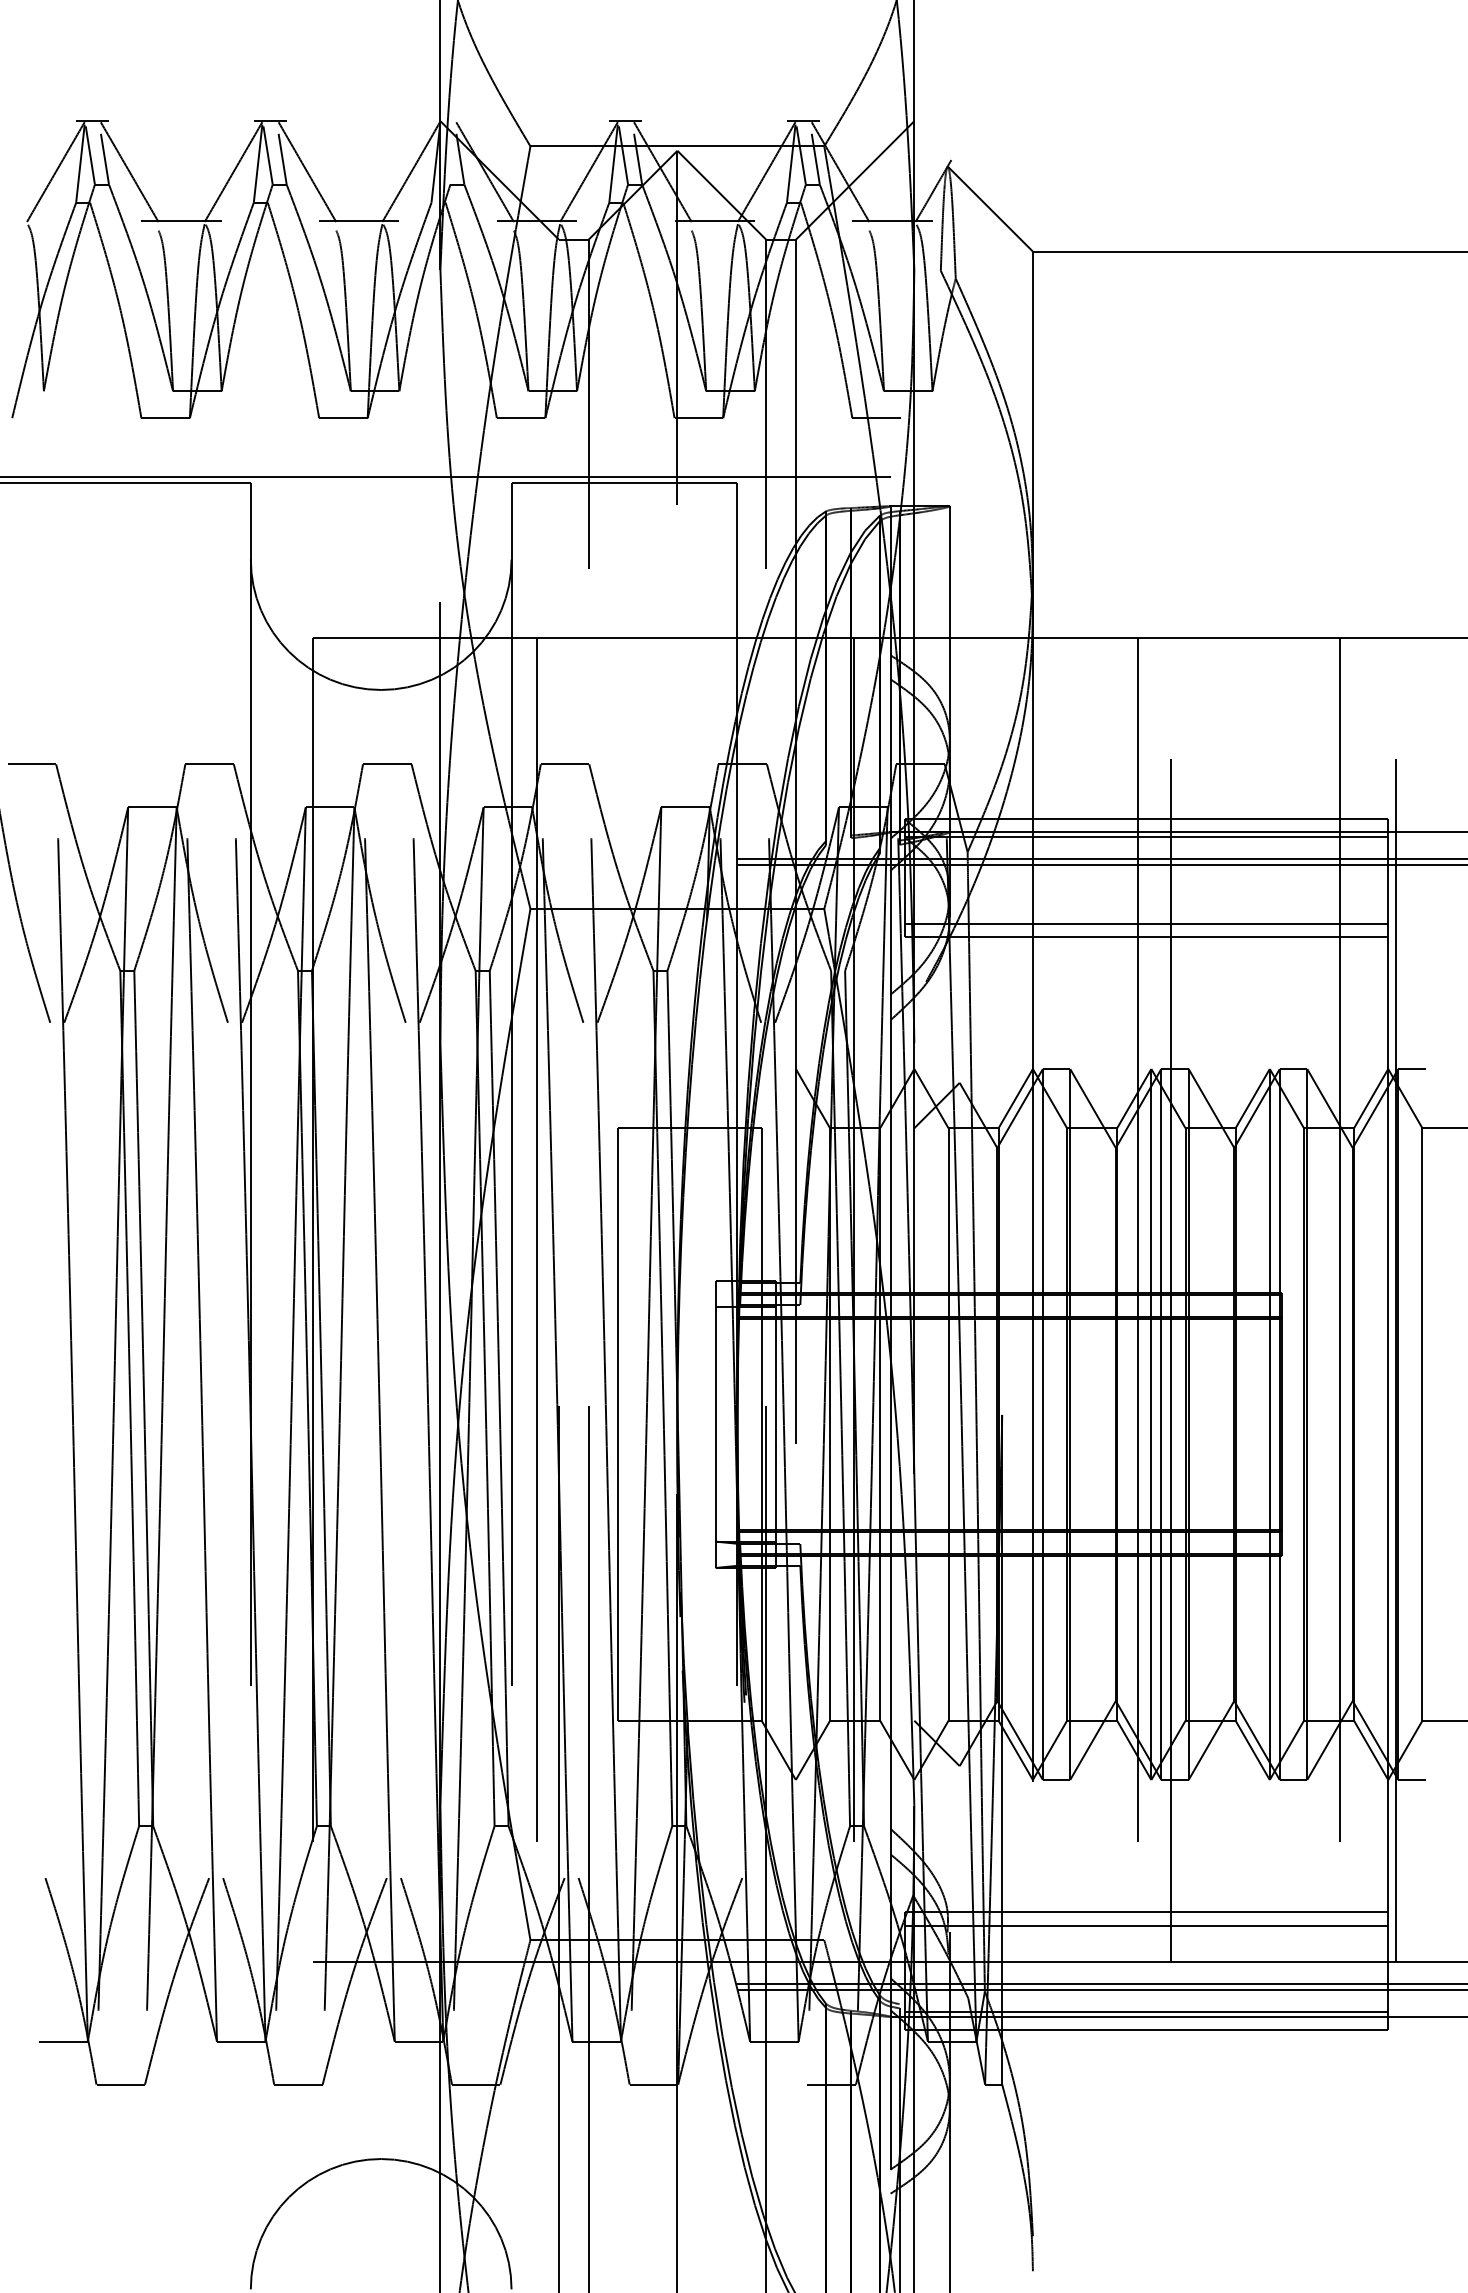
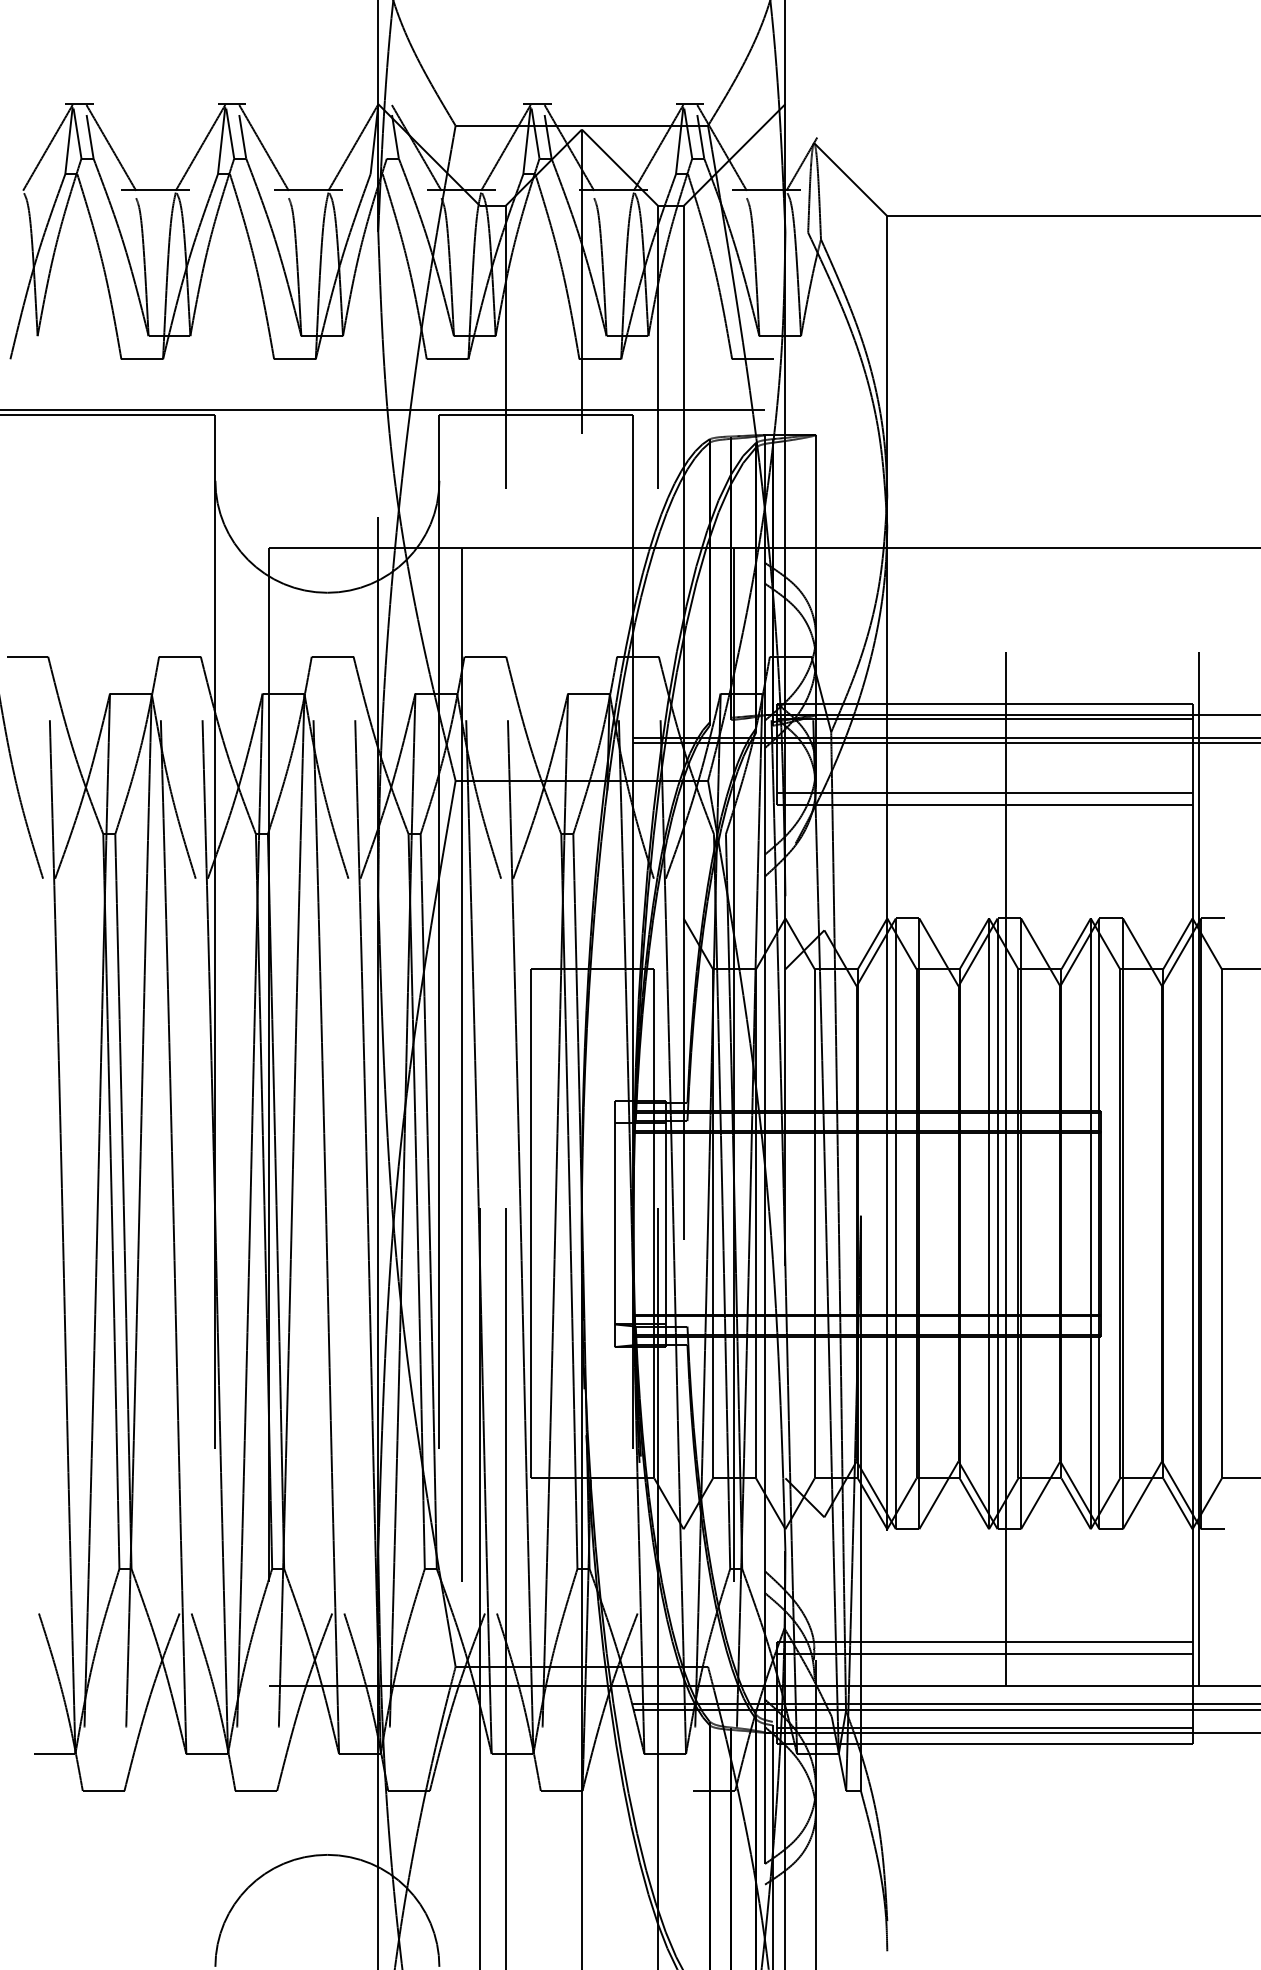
line: (1137, 1299) -> (977, 1116), removed
line: (1339, 1299) -> (1150, 1116), removed

